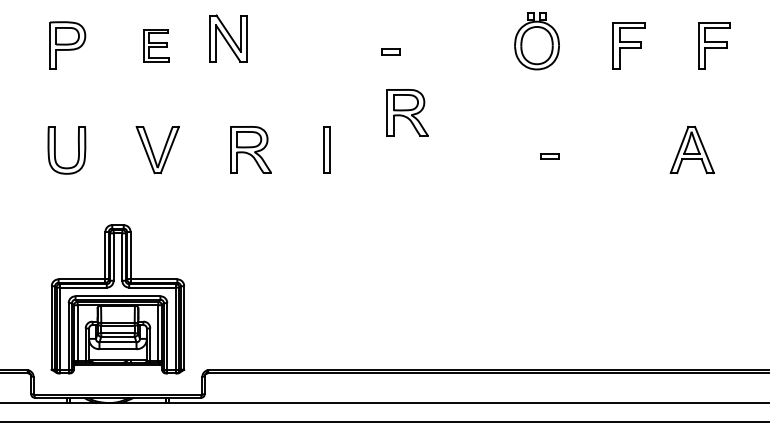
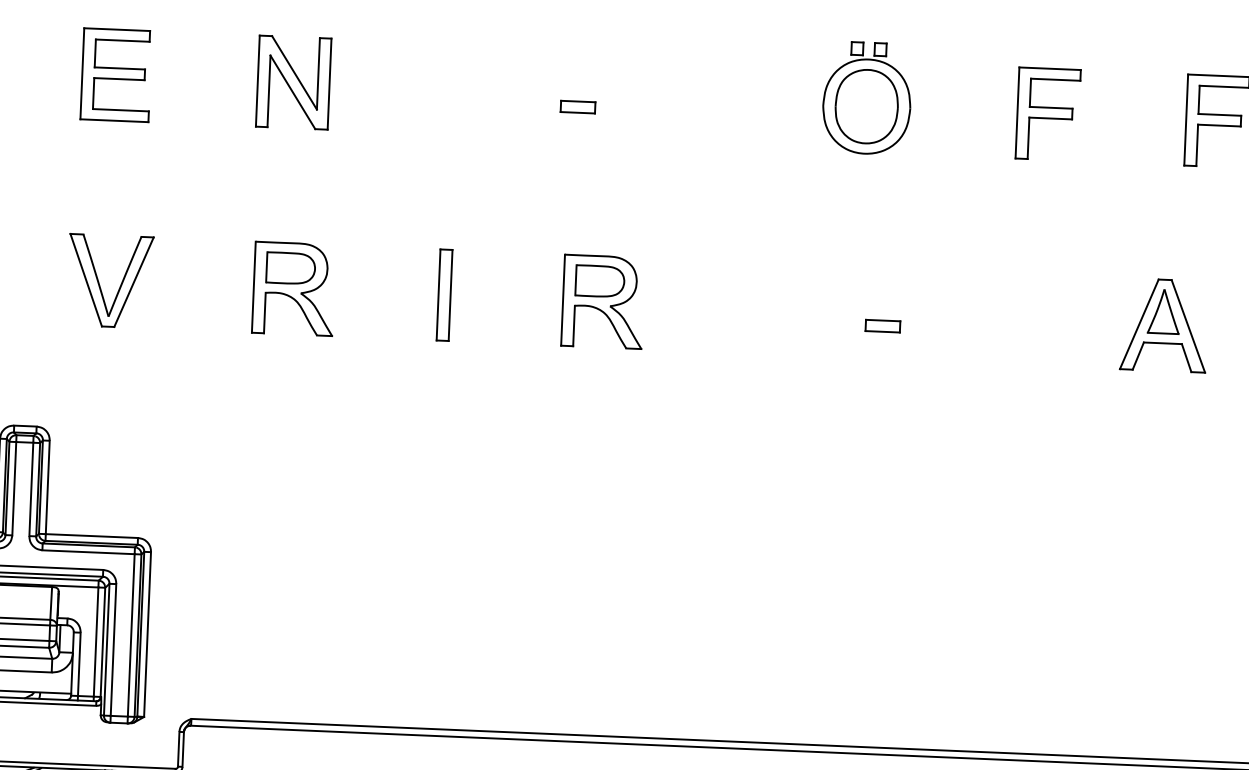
part: (228, 38) -> (293, 82), moved
part: (156, 45) -> (116, 75), size x1.43
part: (407, 112) -> (602, 300), moved

